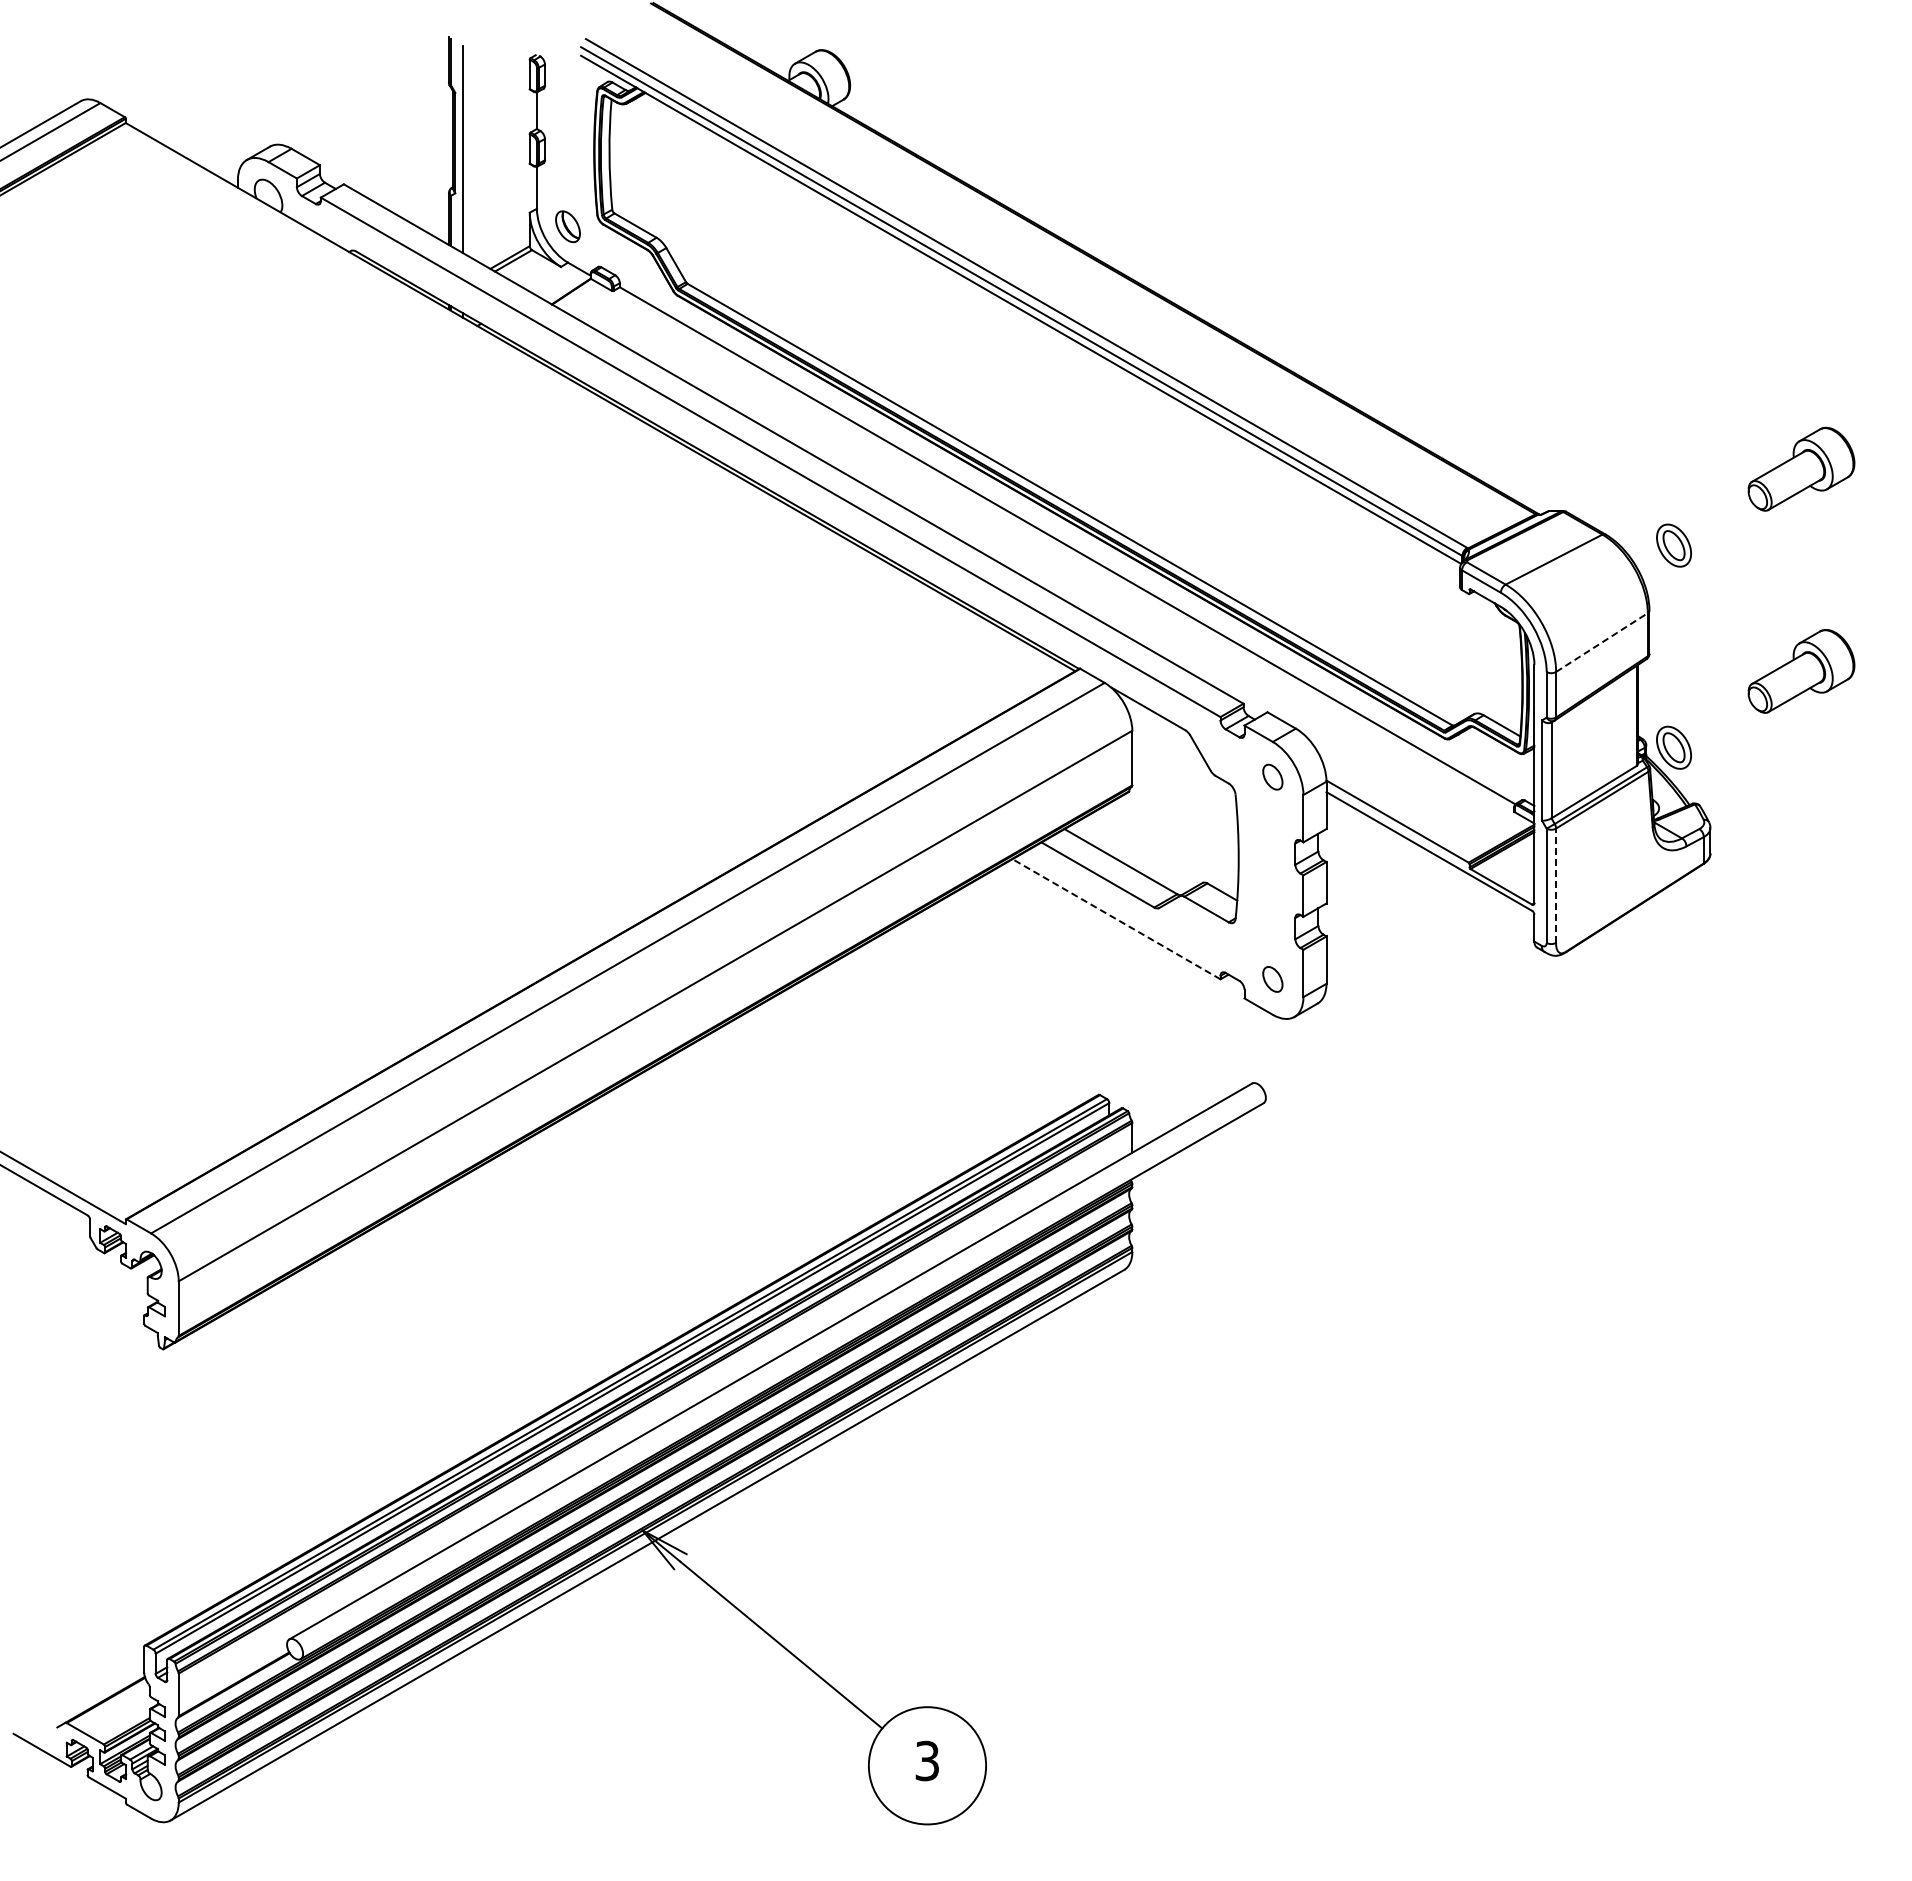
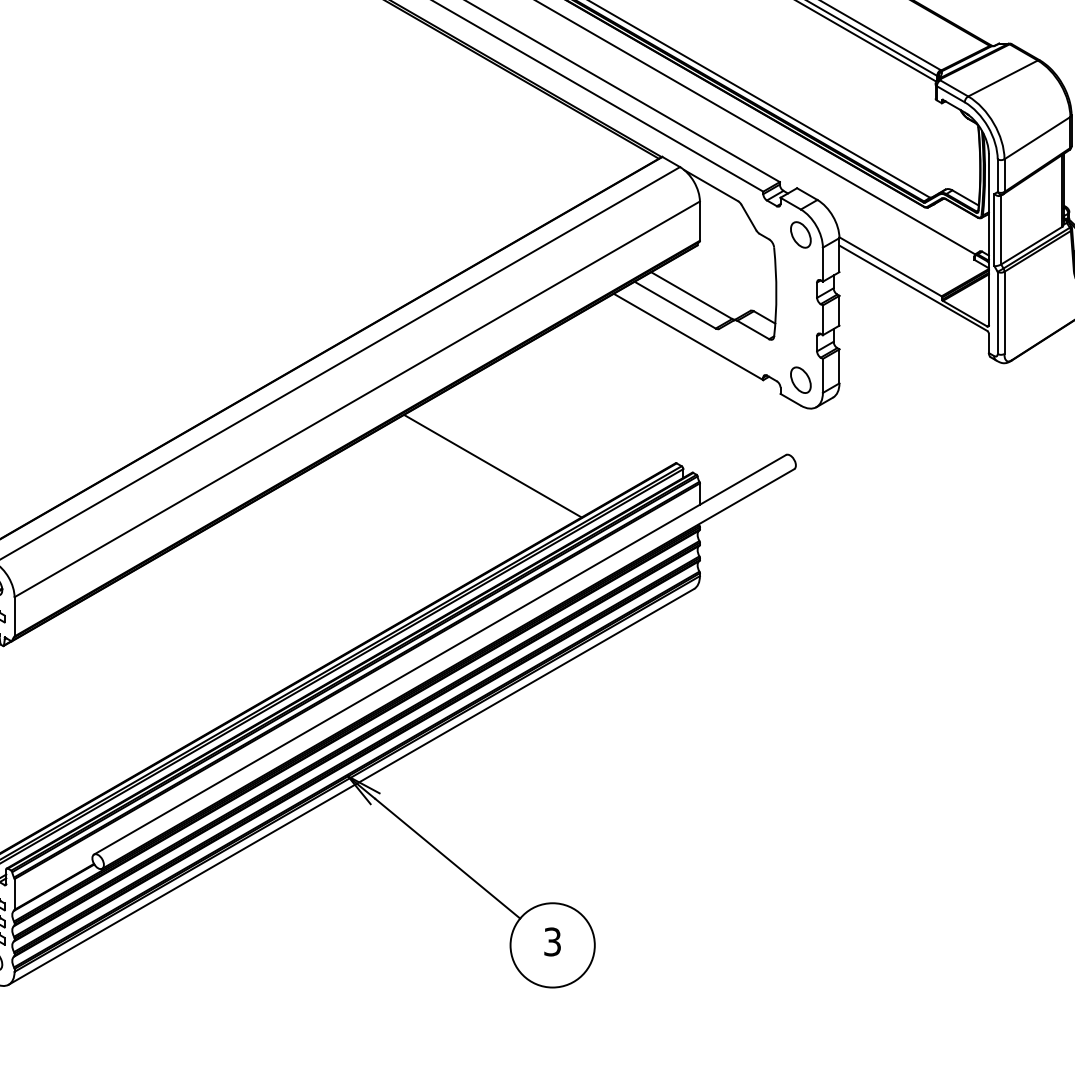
line: (1602, 642) -> (1037, 138), dashed -> solid
part: (1272, 776) -> (800, 234), size x1.43
line: (1556, 885) -> (1004, 312), dashed -> solid
line: (1116, 919) -> (688, 337), dashed -> solid
part: (1272, 979) -> (800, 380), size x1.43
line: (843, 1098) -> (492, 465), added

